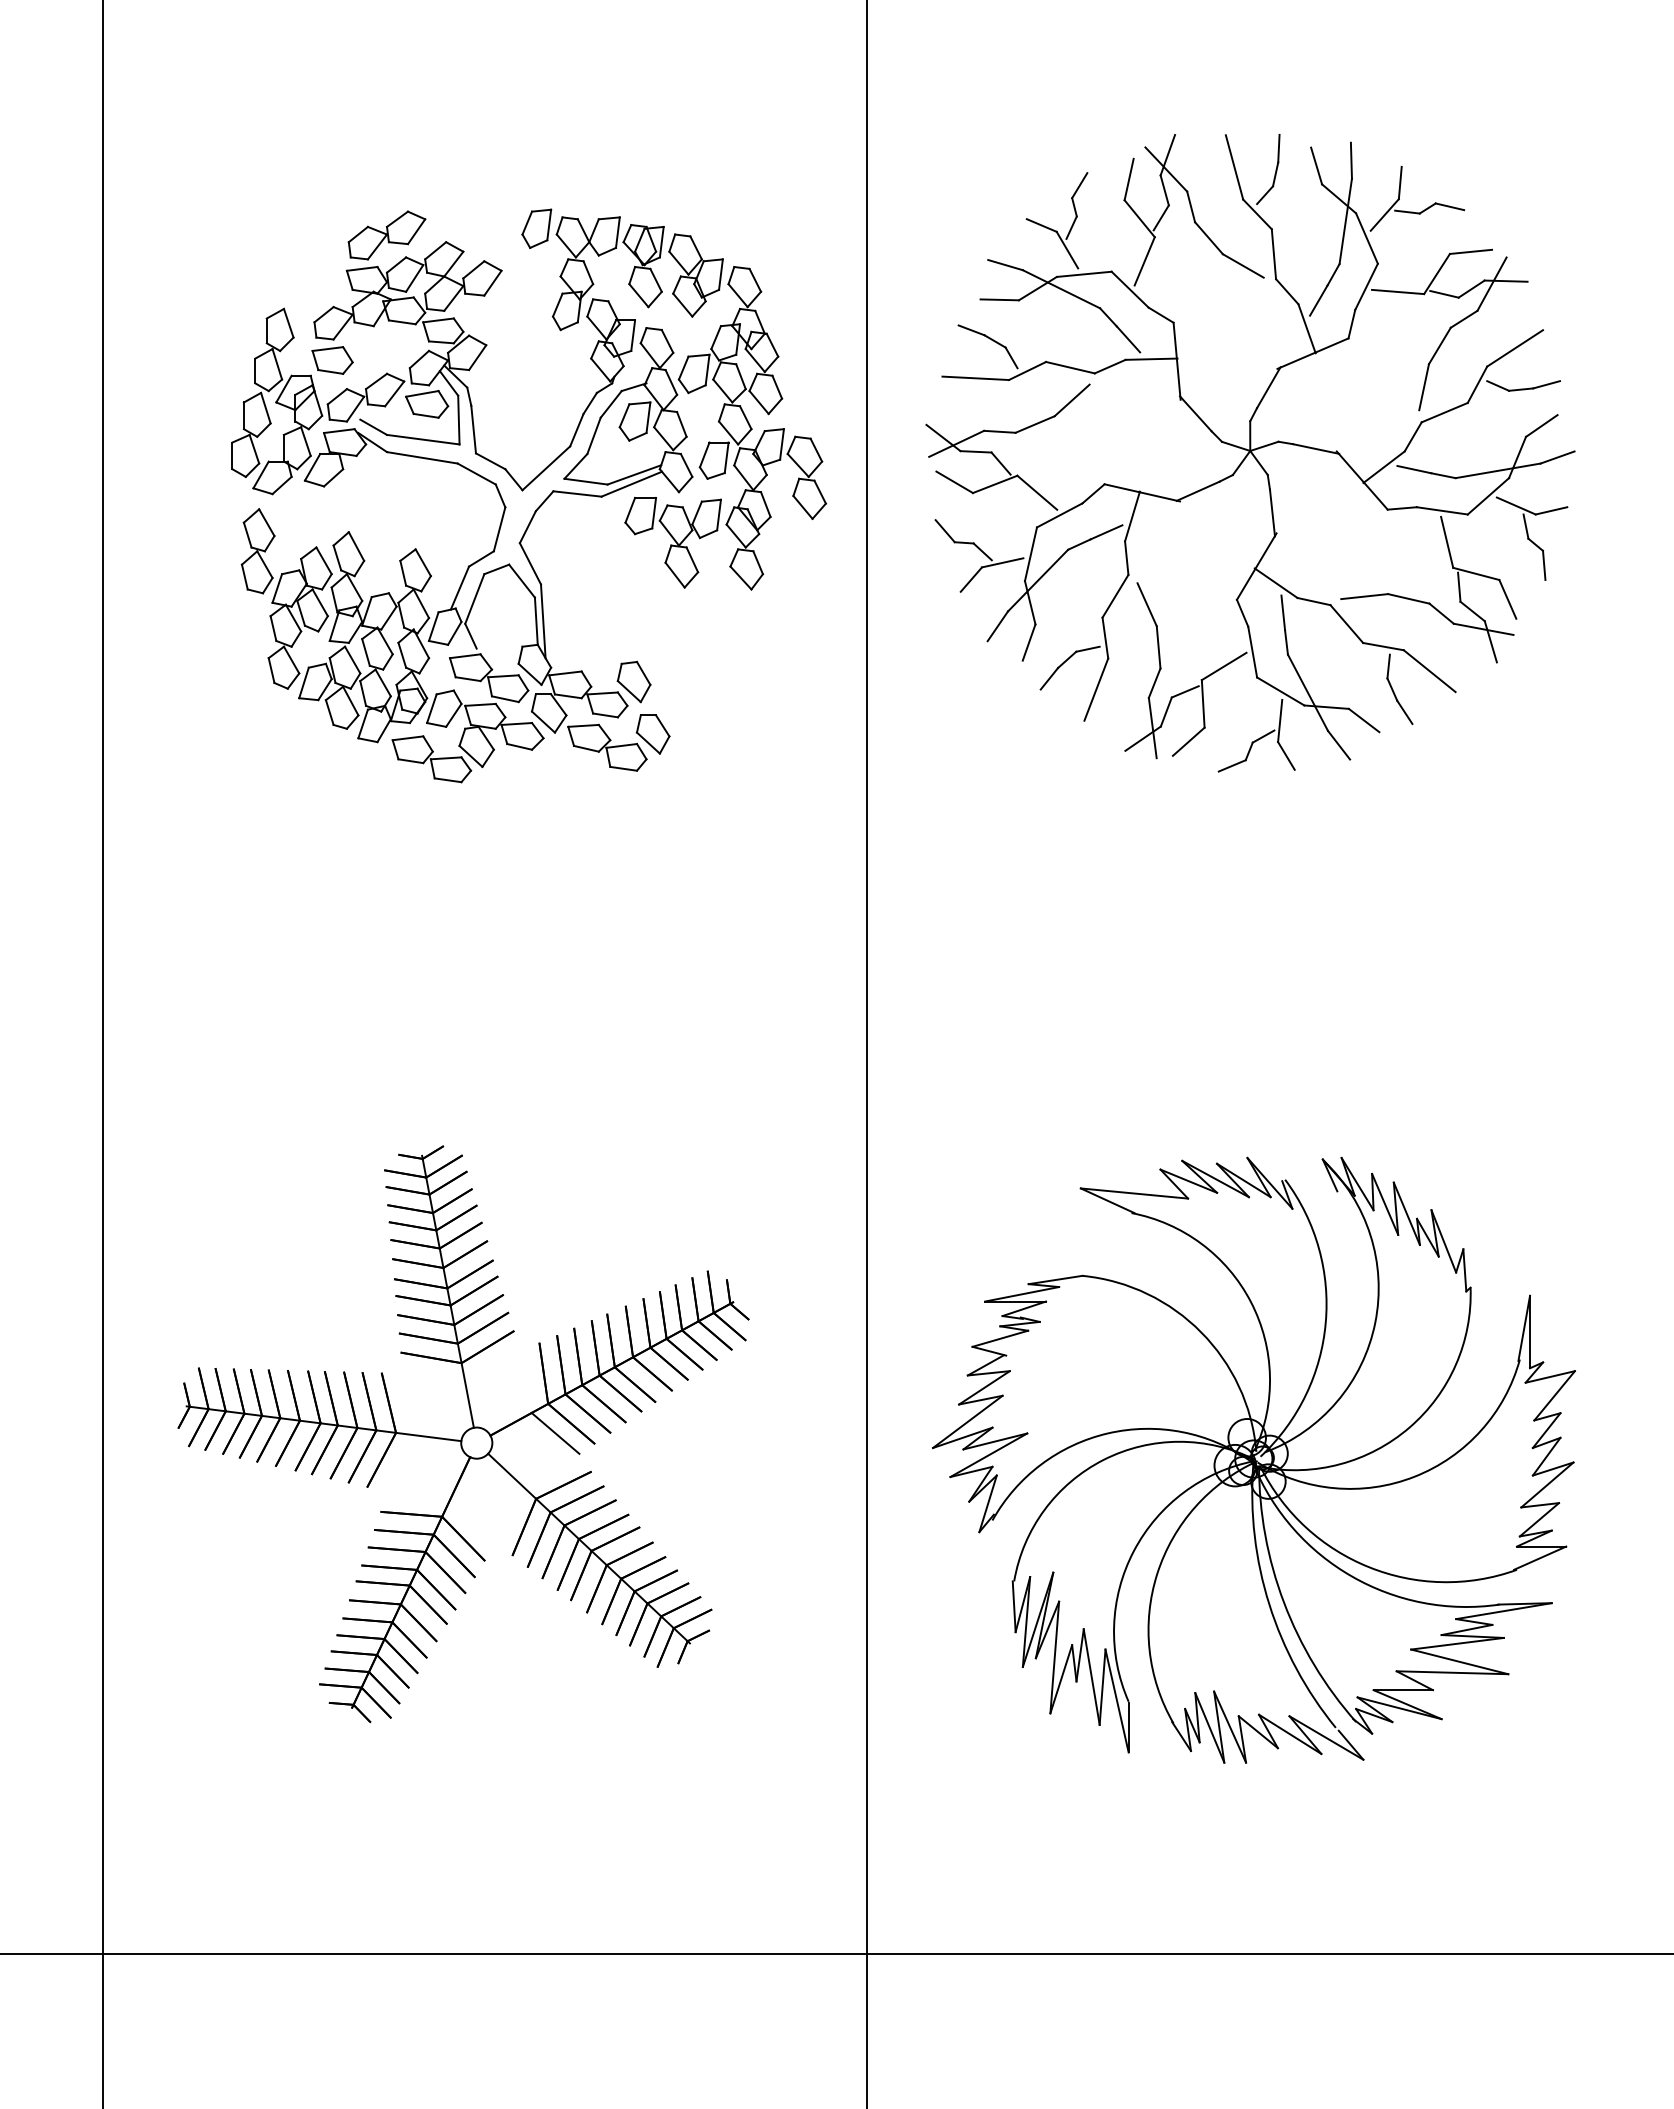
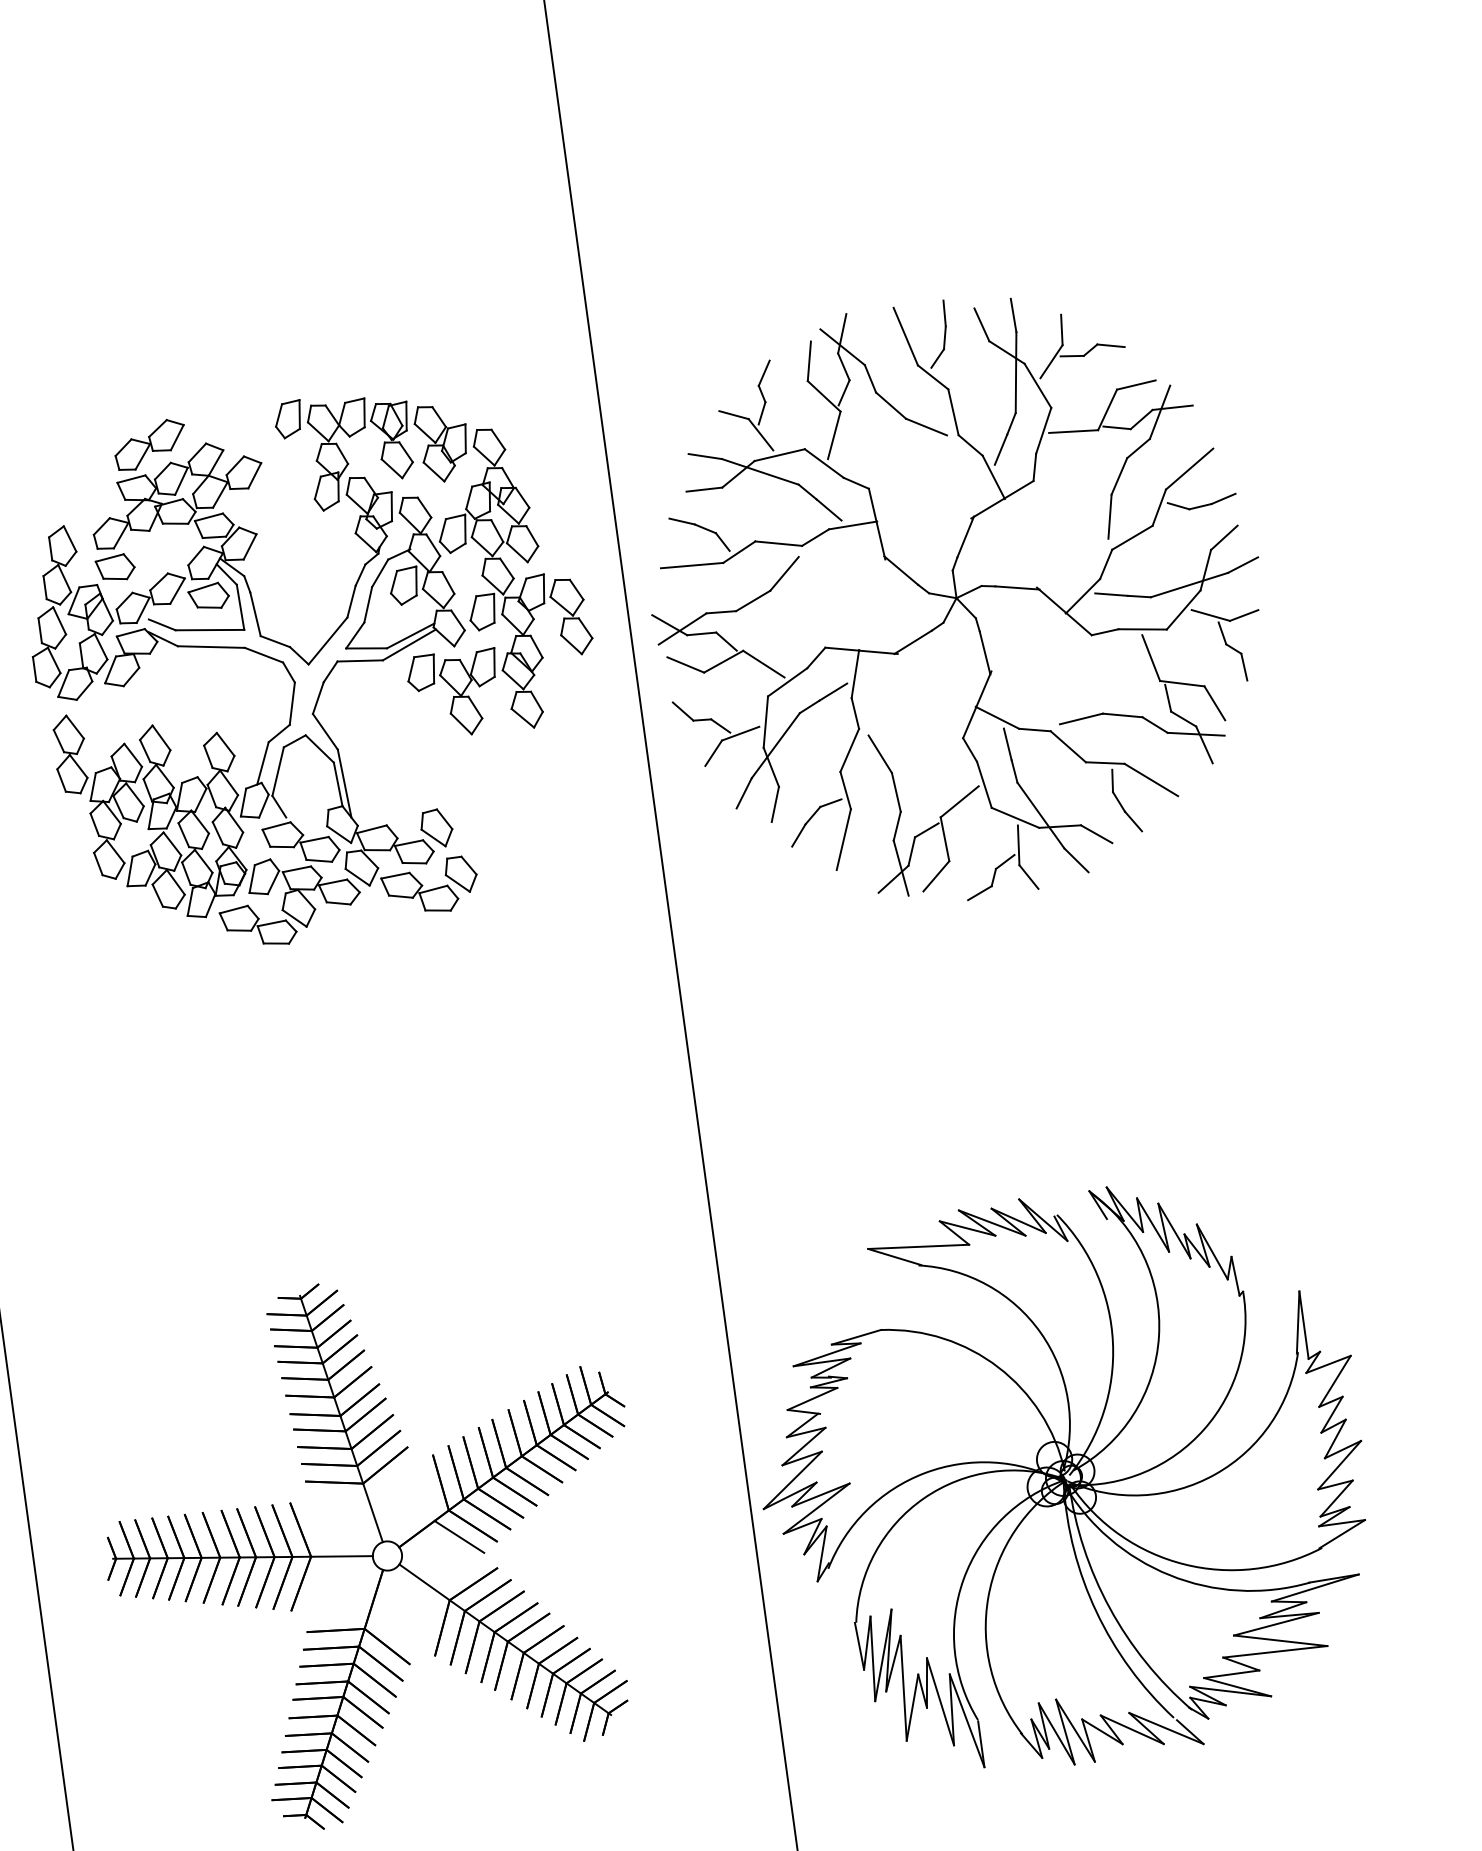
part: (1250, 453) -> (957, 600), moved
part: (1253, 1459) -> (1063, 1478), moved

